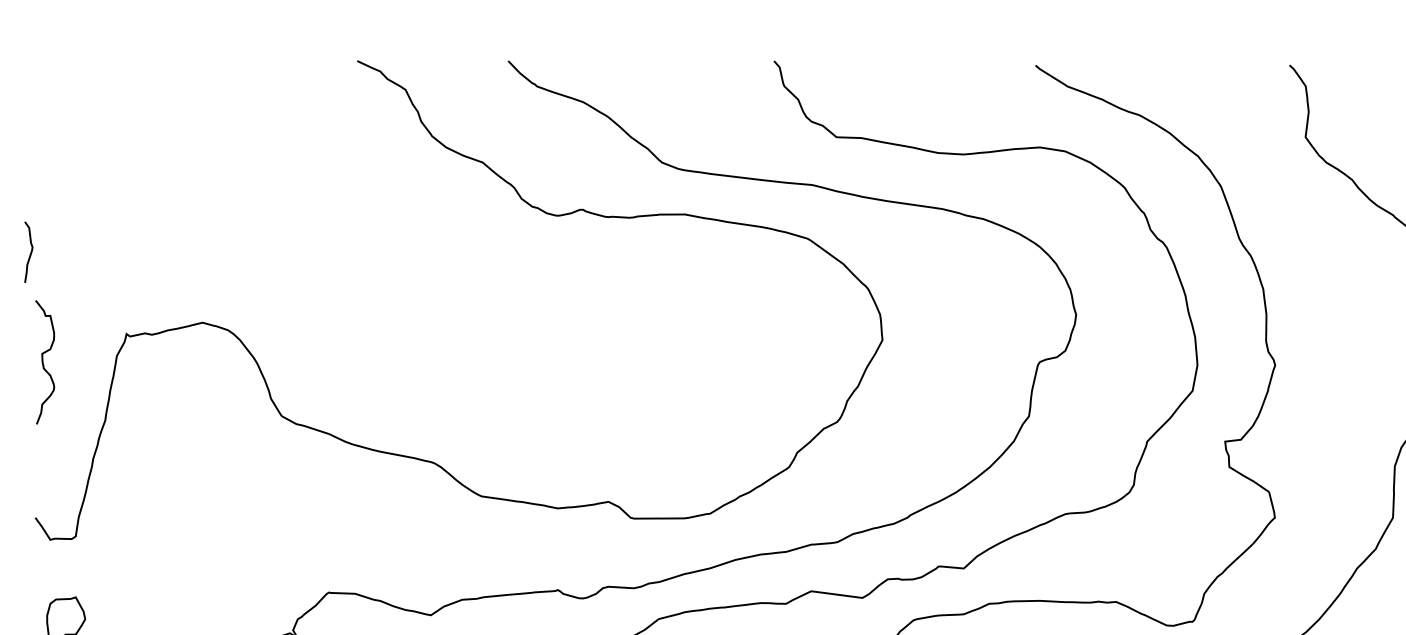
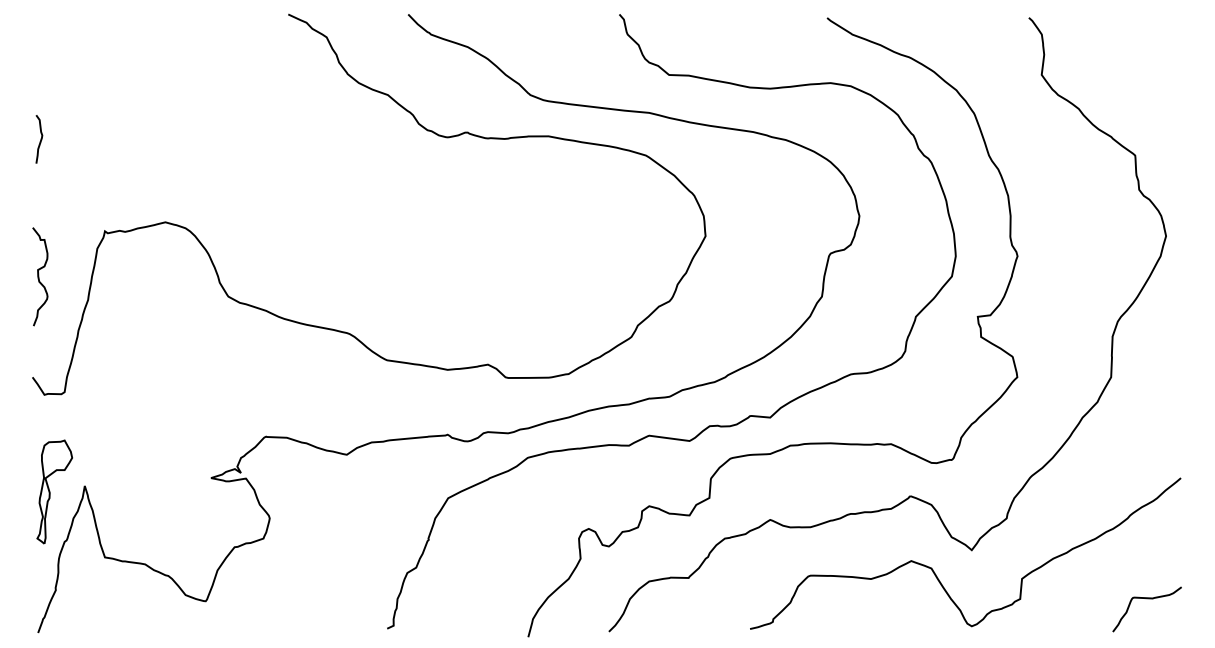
curve: (30, 252) -> (40, 139), moved
curve: (44, 361) -> (39, 276), moved

